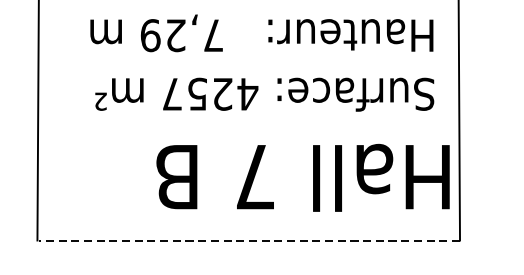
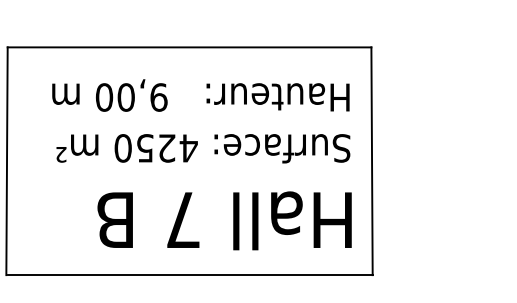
text: (181, 35) -> (131, 97), 7,29 -> 9,00
text: (171, 94) -> (122, 148), 4257 -> 4250
text: (302, 177) -> (224, 220), moved
line: (249, 240) -> (190, 275), dashed -> solid

